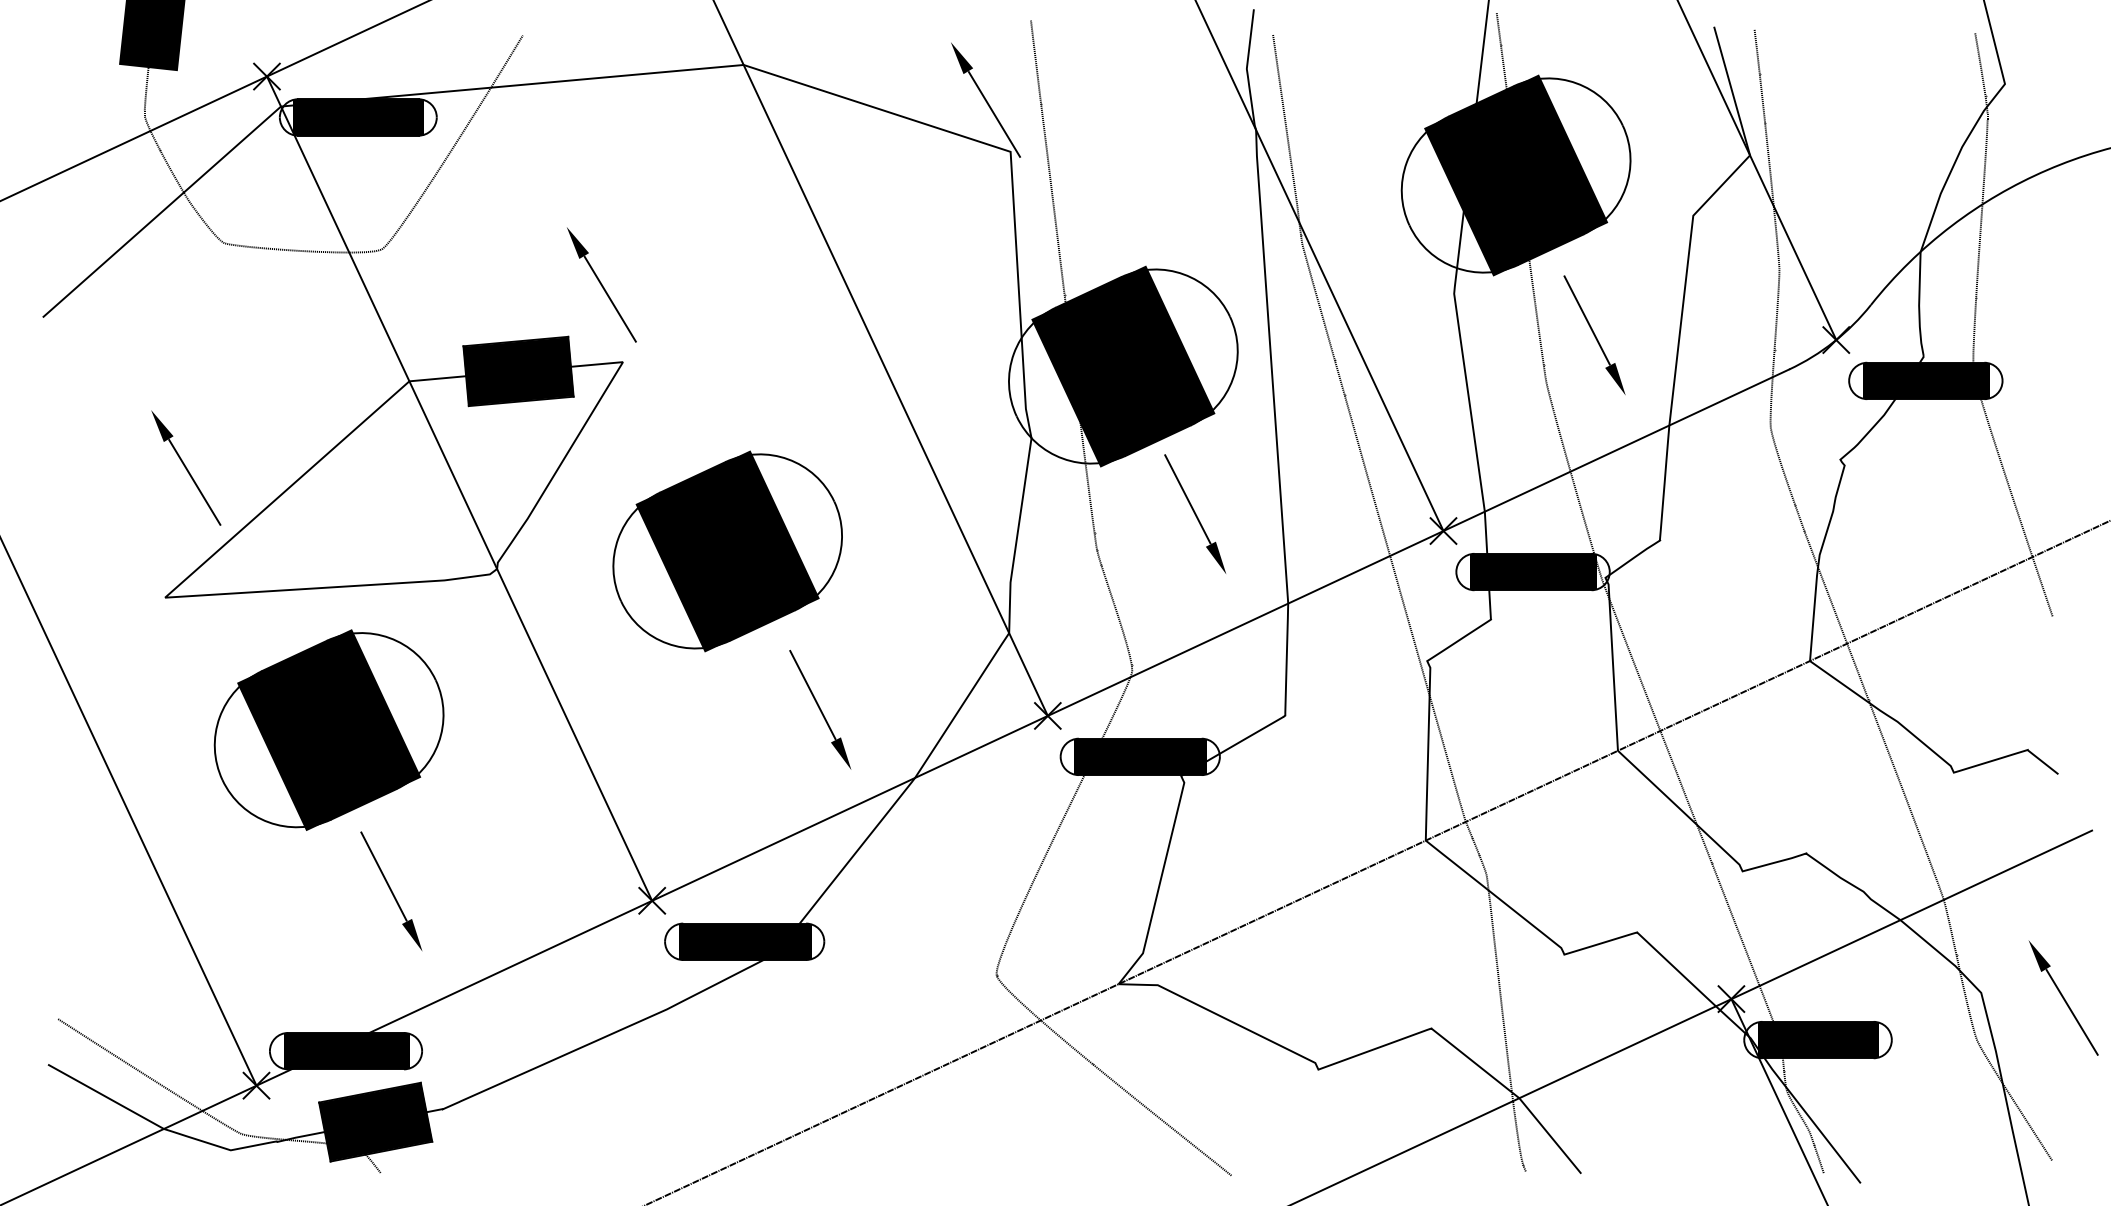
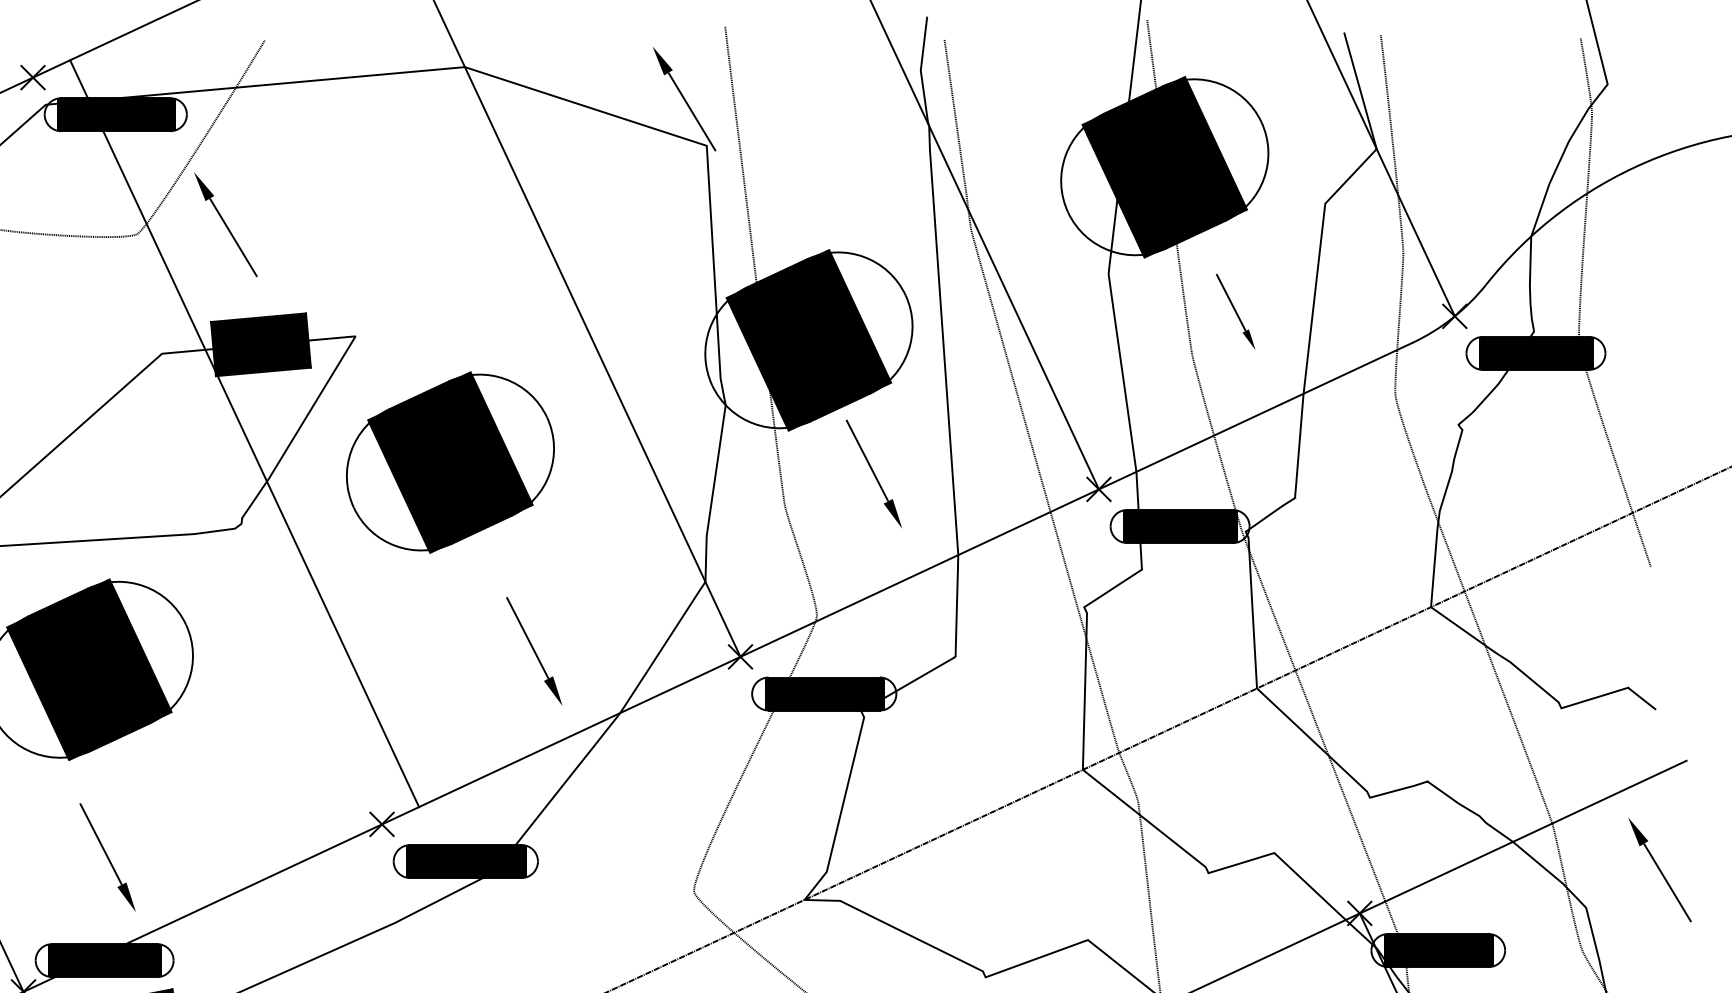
part: (601, 284) -> (225, 224), moved
part: (1594, 334) -> (1235, 311), size x0.7
line: (459, 488) -> (244, 433), moved
part: (727, 551) -> (450, 462), moved
part: (391, 891) -> (107, 857), moved
part: (2063, 997) -> (1659, 869), moved

